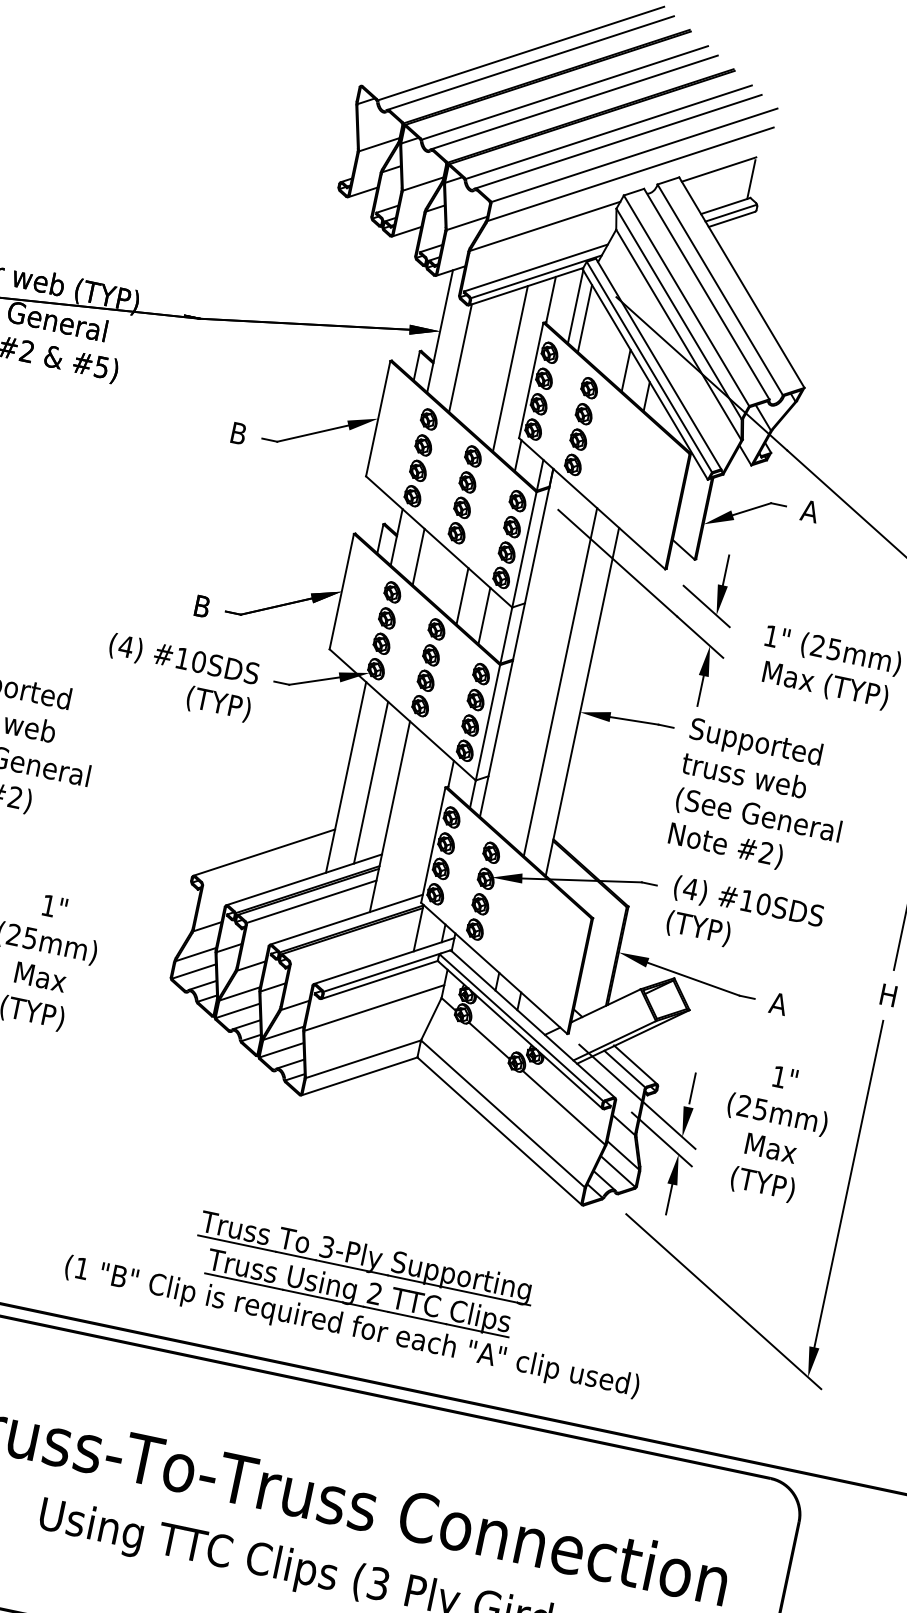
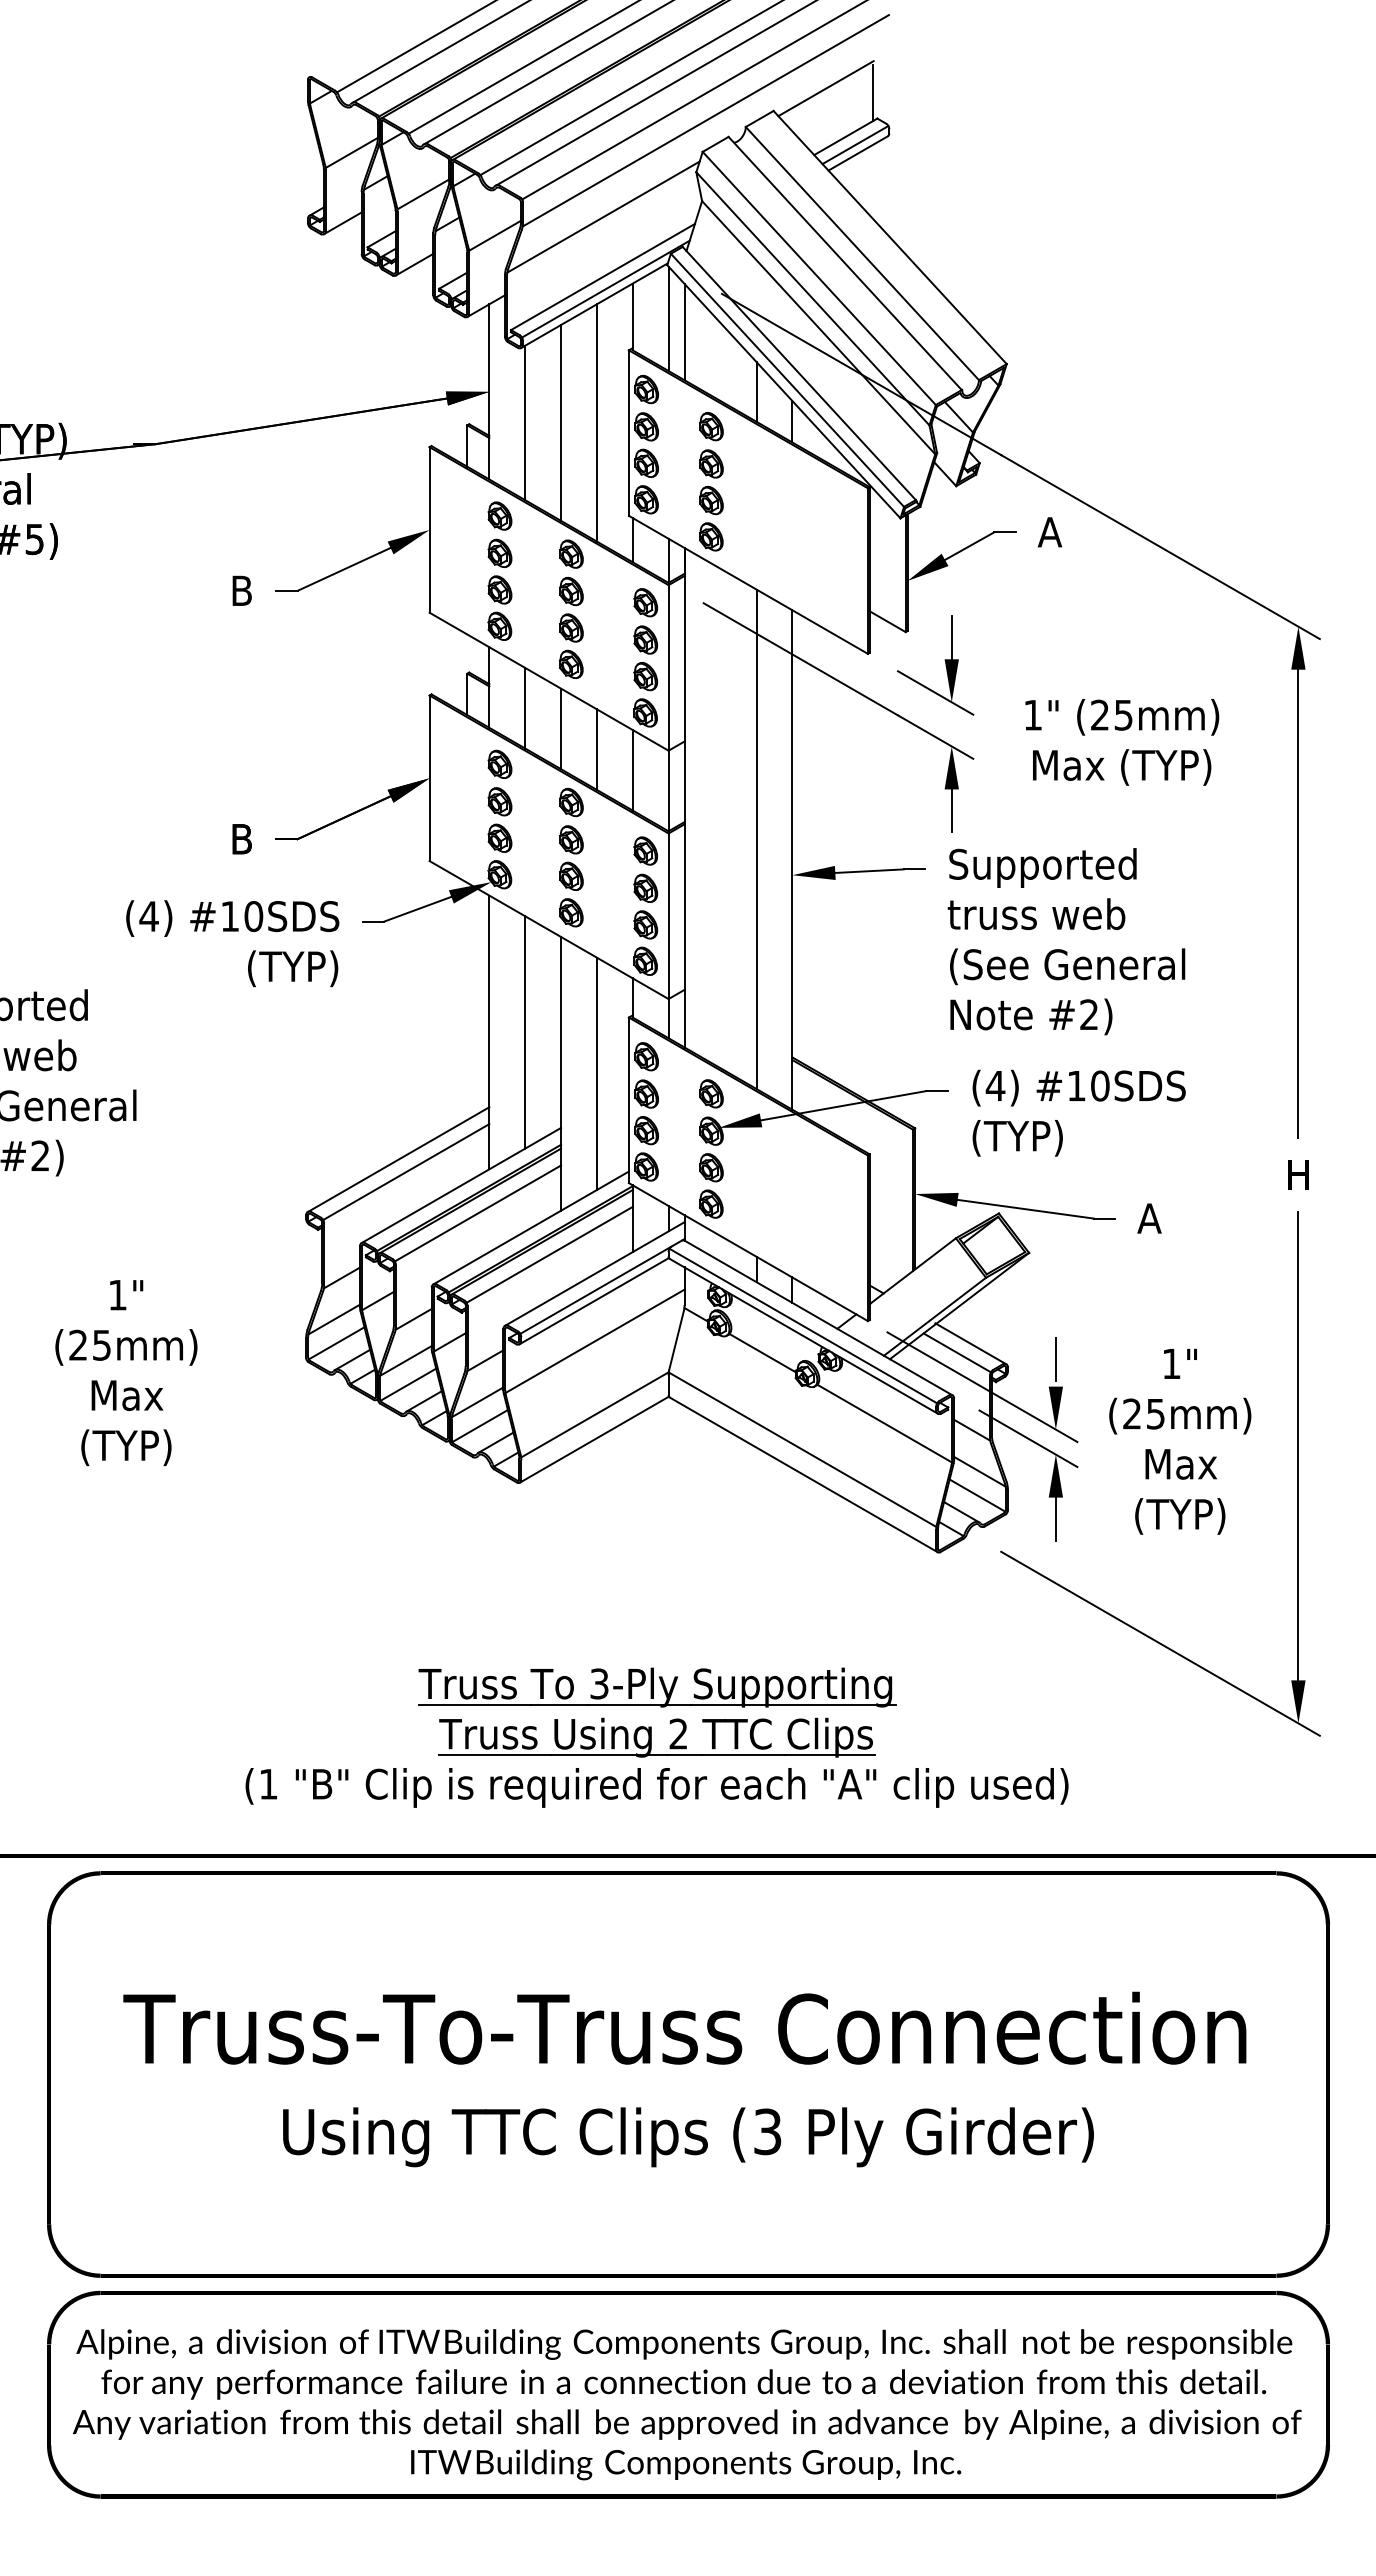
line: (485, 363) -> (561, 422), added
line: (440, 576) -> (561, 728), added
line: (414, 821) -> (596, 1073), added
line: (267, 862) -> (406, 1172), added
line: (355, 940) -> (549, 1254), added
text: (773, 1132) -> (1180, 1441), moved

